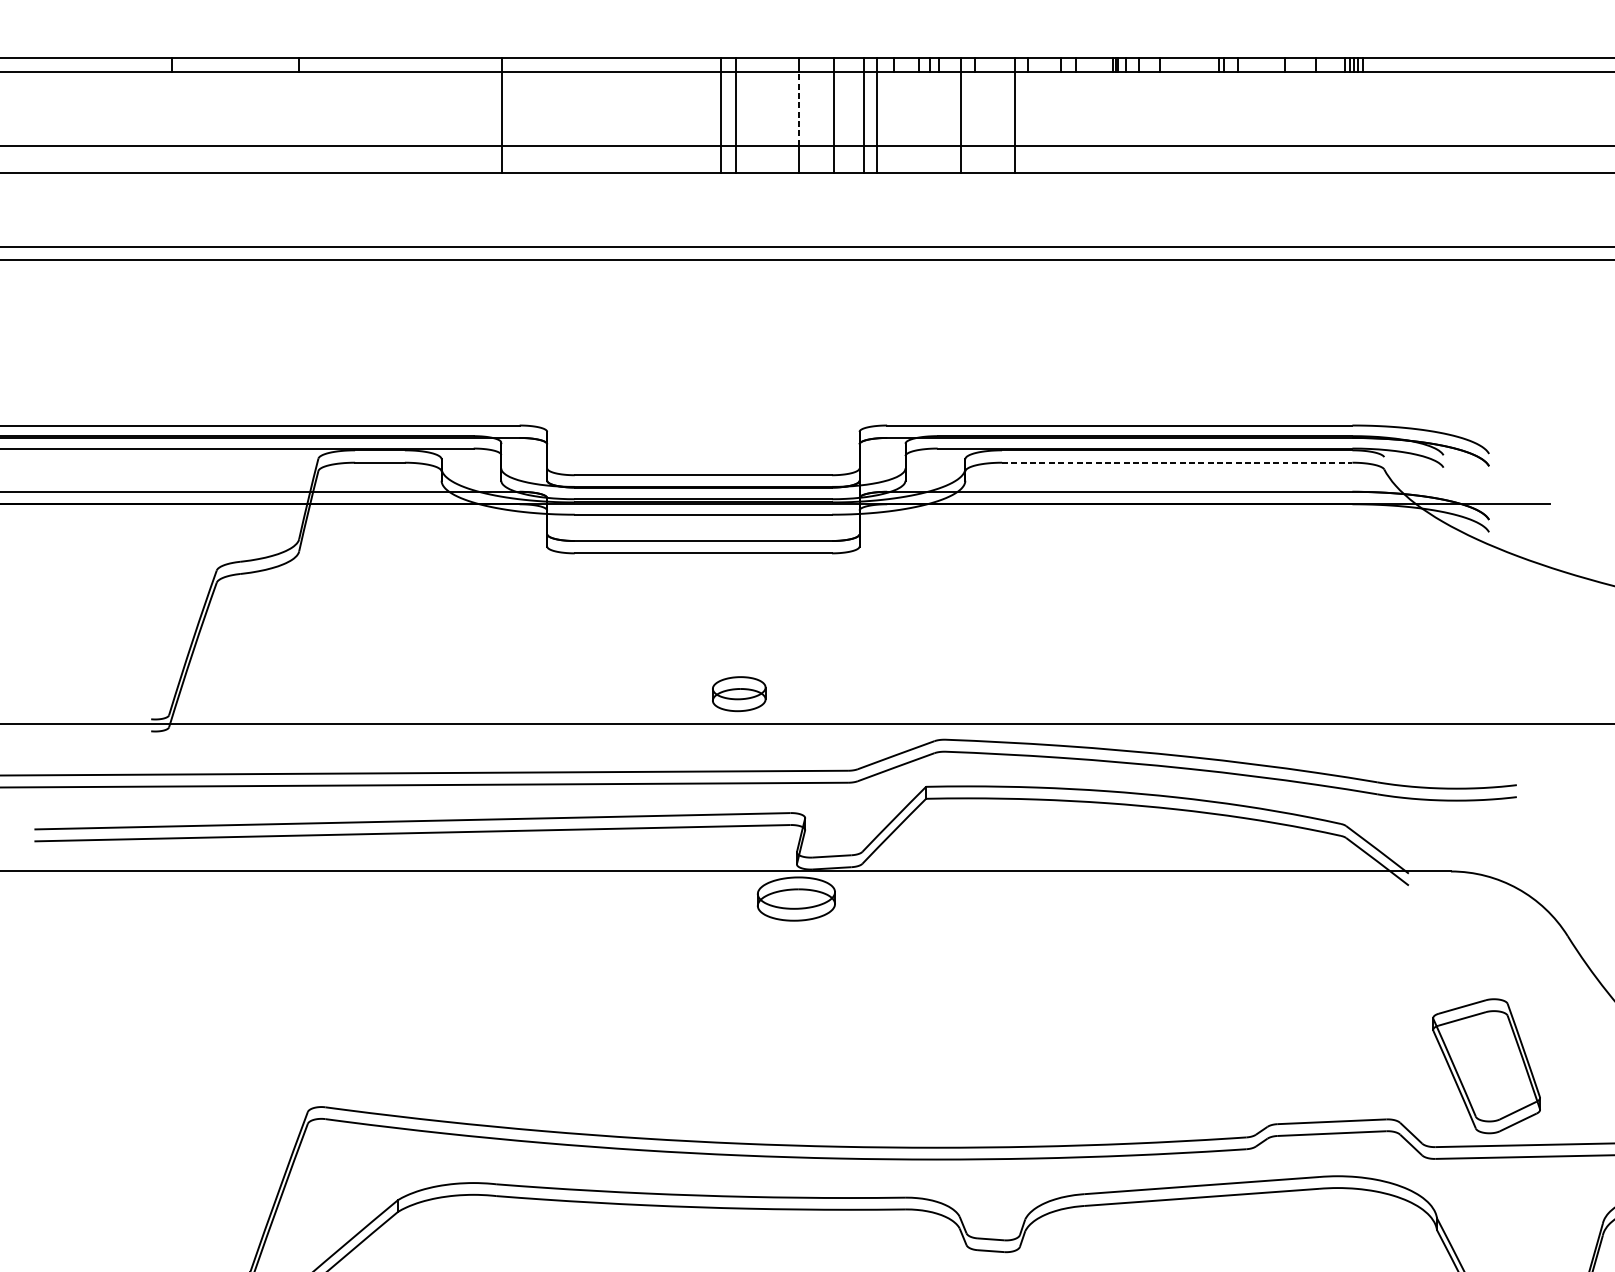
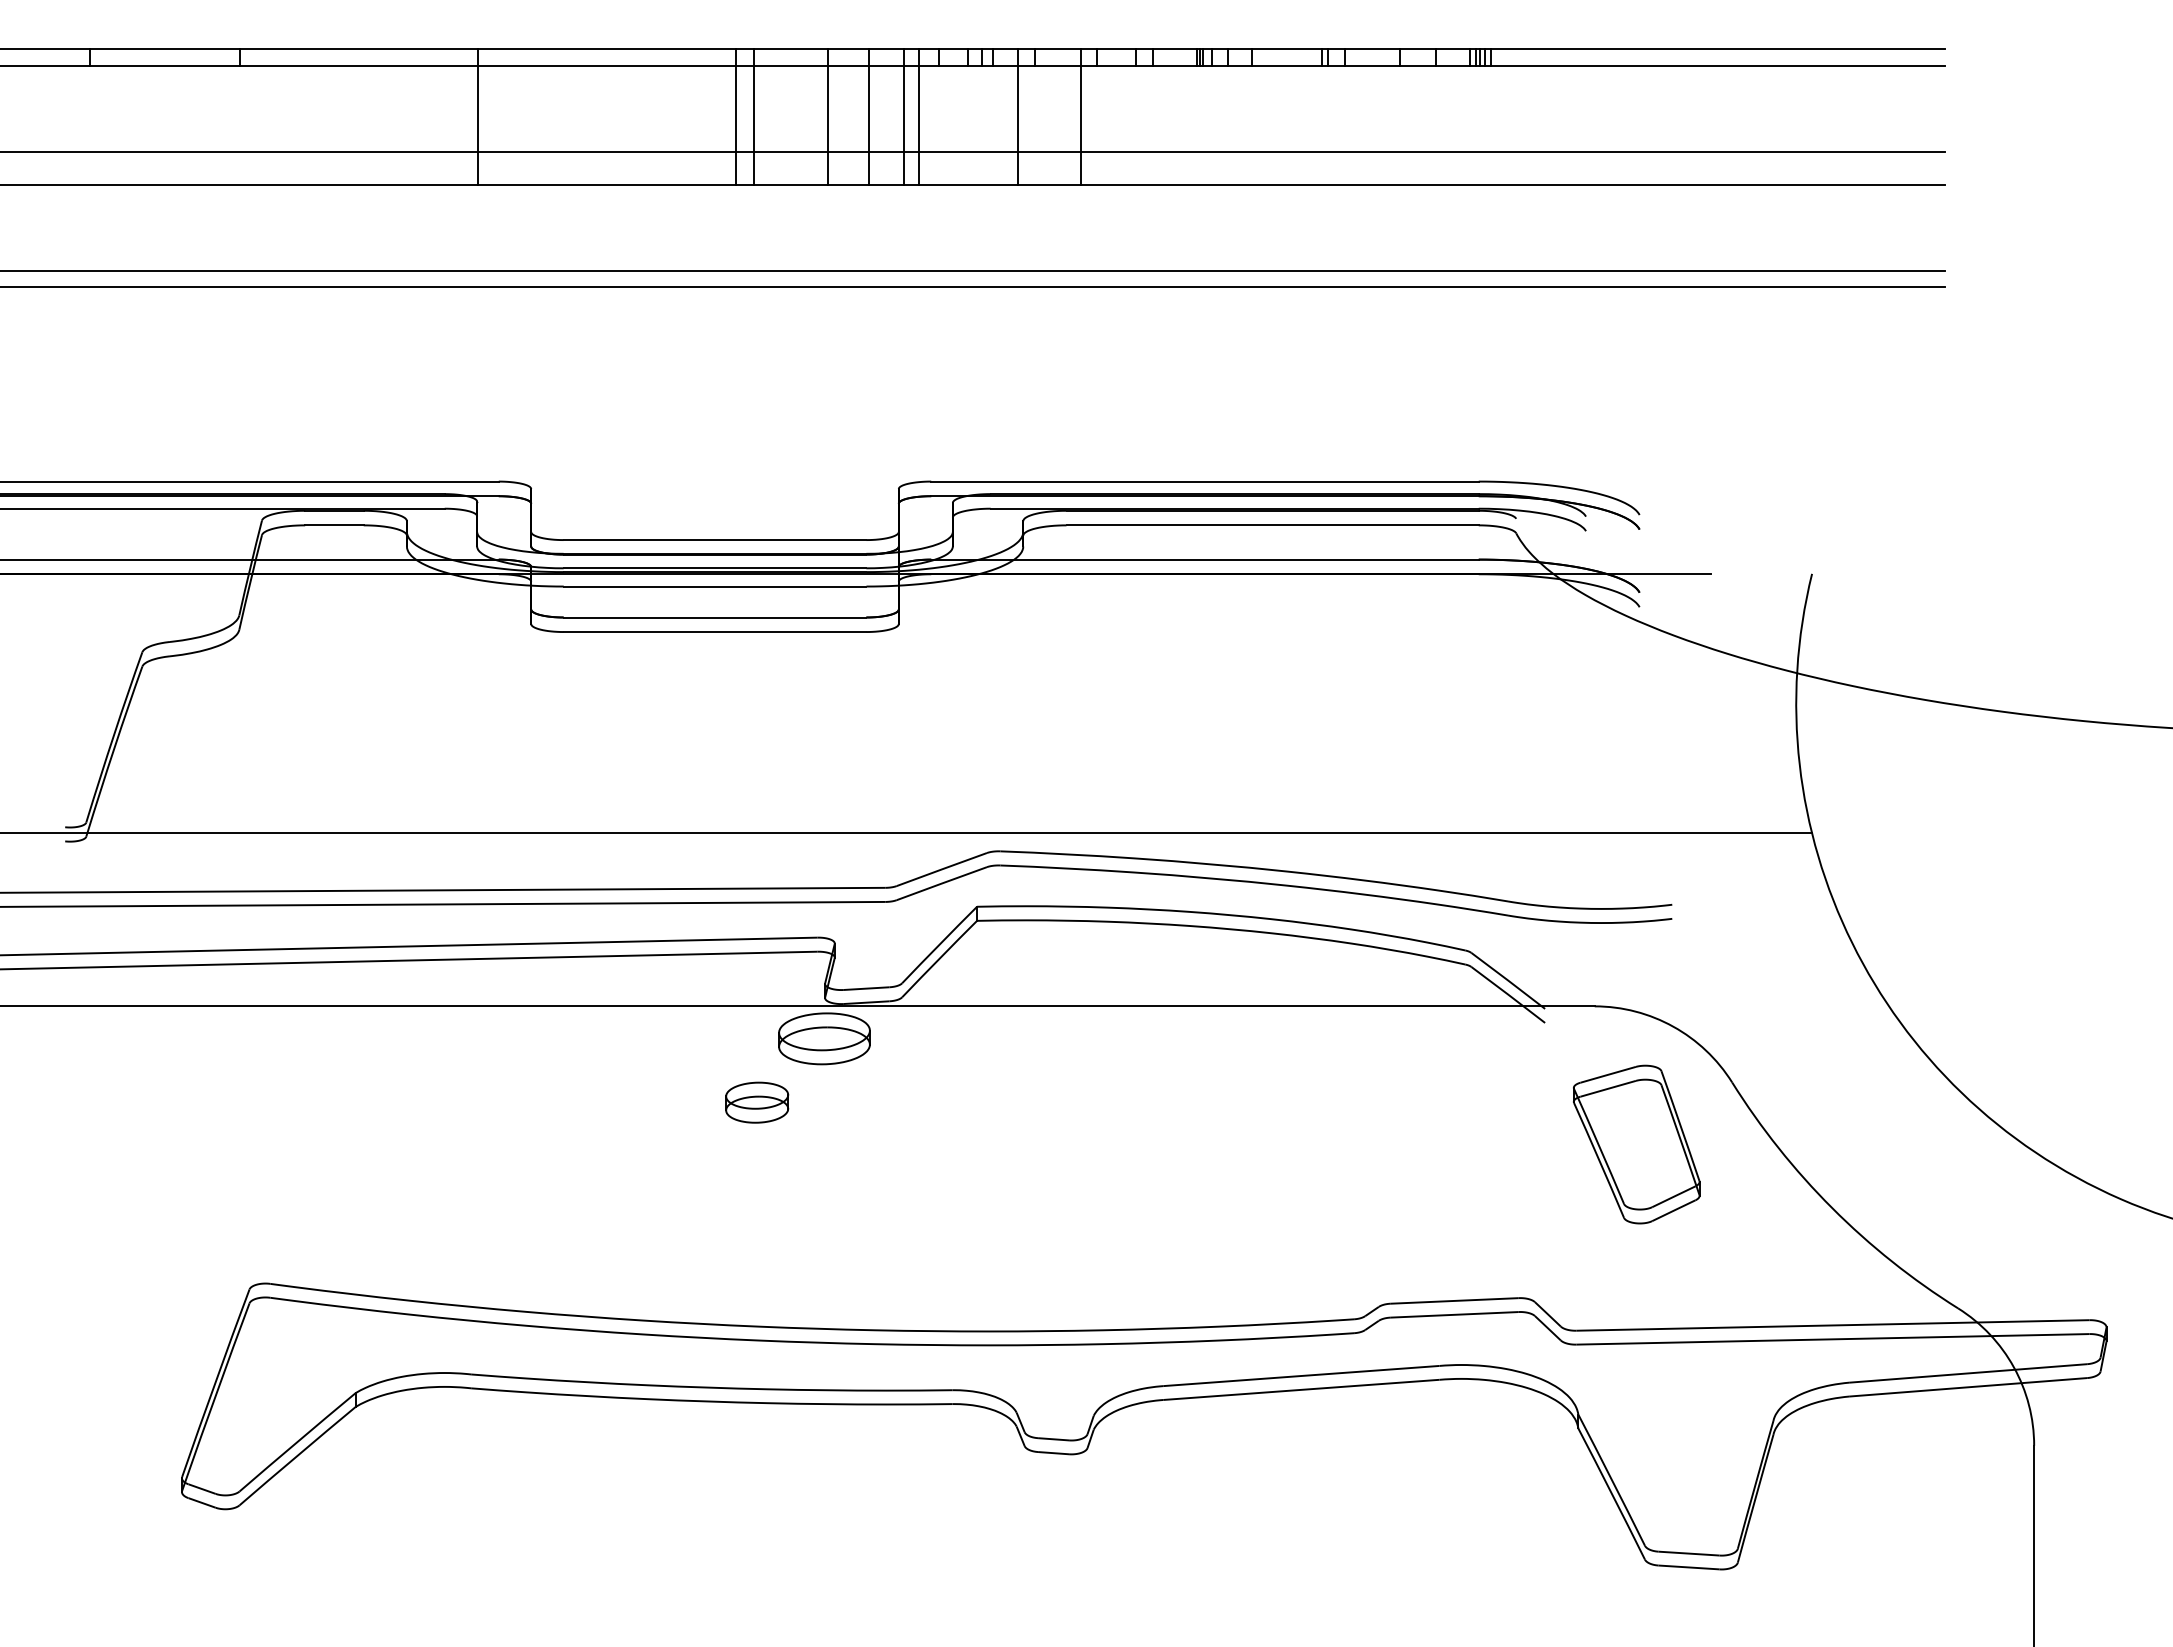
line: (798, 108) -> (827, 108), dashed -> solid
line: (1177, 462) -> (1273, 525), dashed -> solid
part: (739, 693) -> (757, 1102), moved
part: (1486, 1066) -> (1636, 1144), moved

